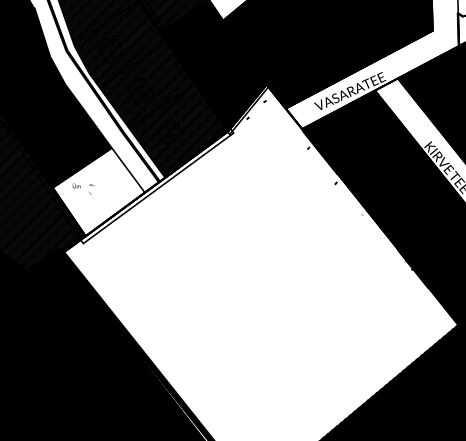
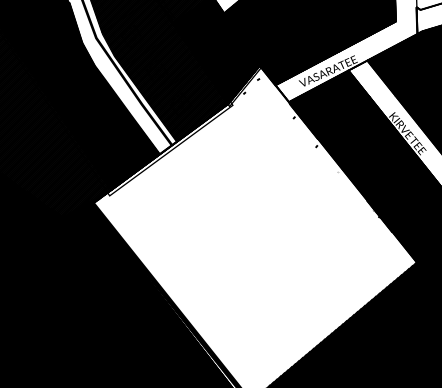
hatch: (97, 191) -> (121, 153), added

